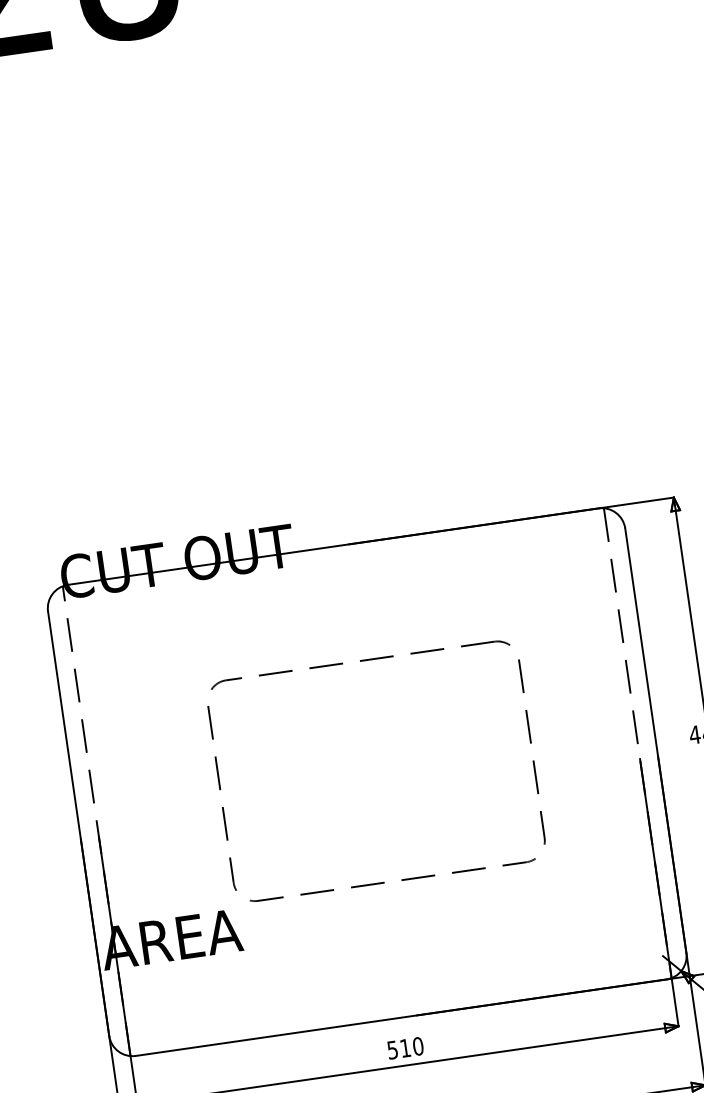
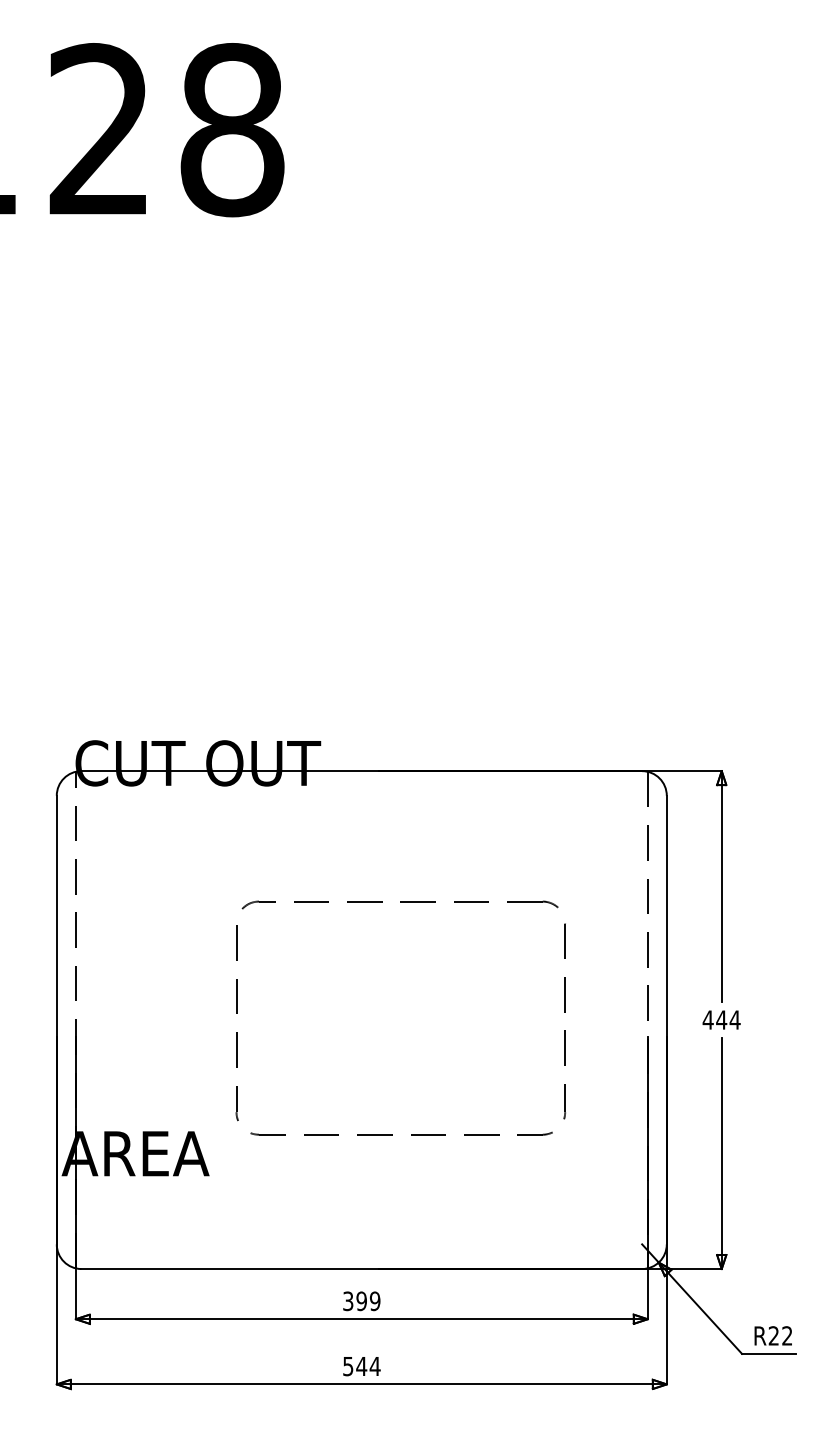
part: (360, 661) -> (400, 902), moved
text: (405, 1048) -> (361, 1301), 510 -> 399

